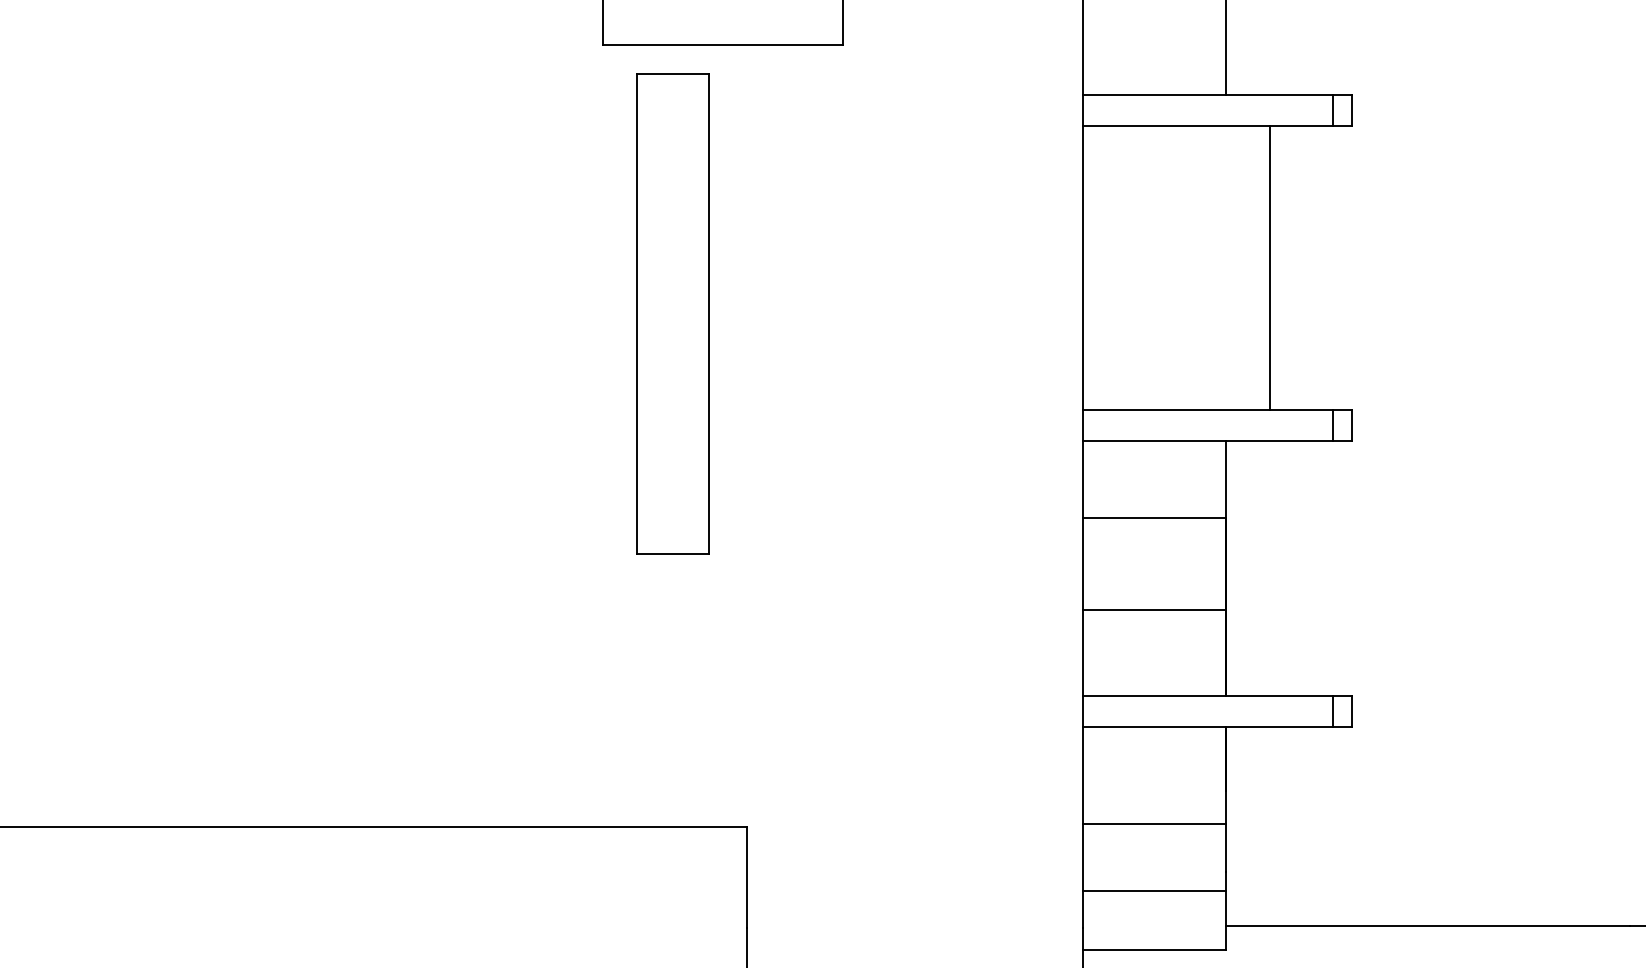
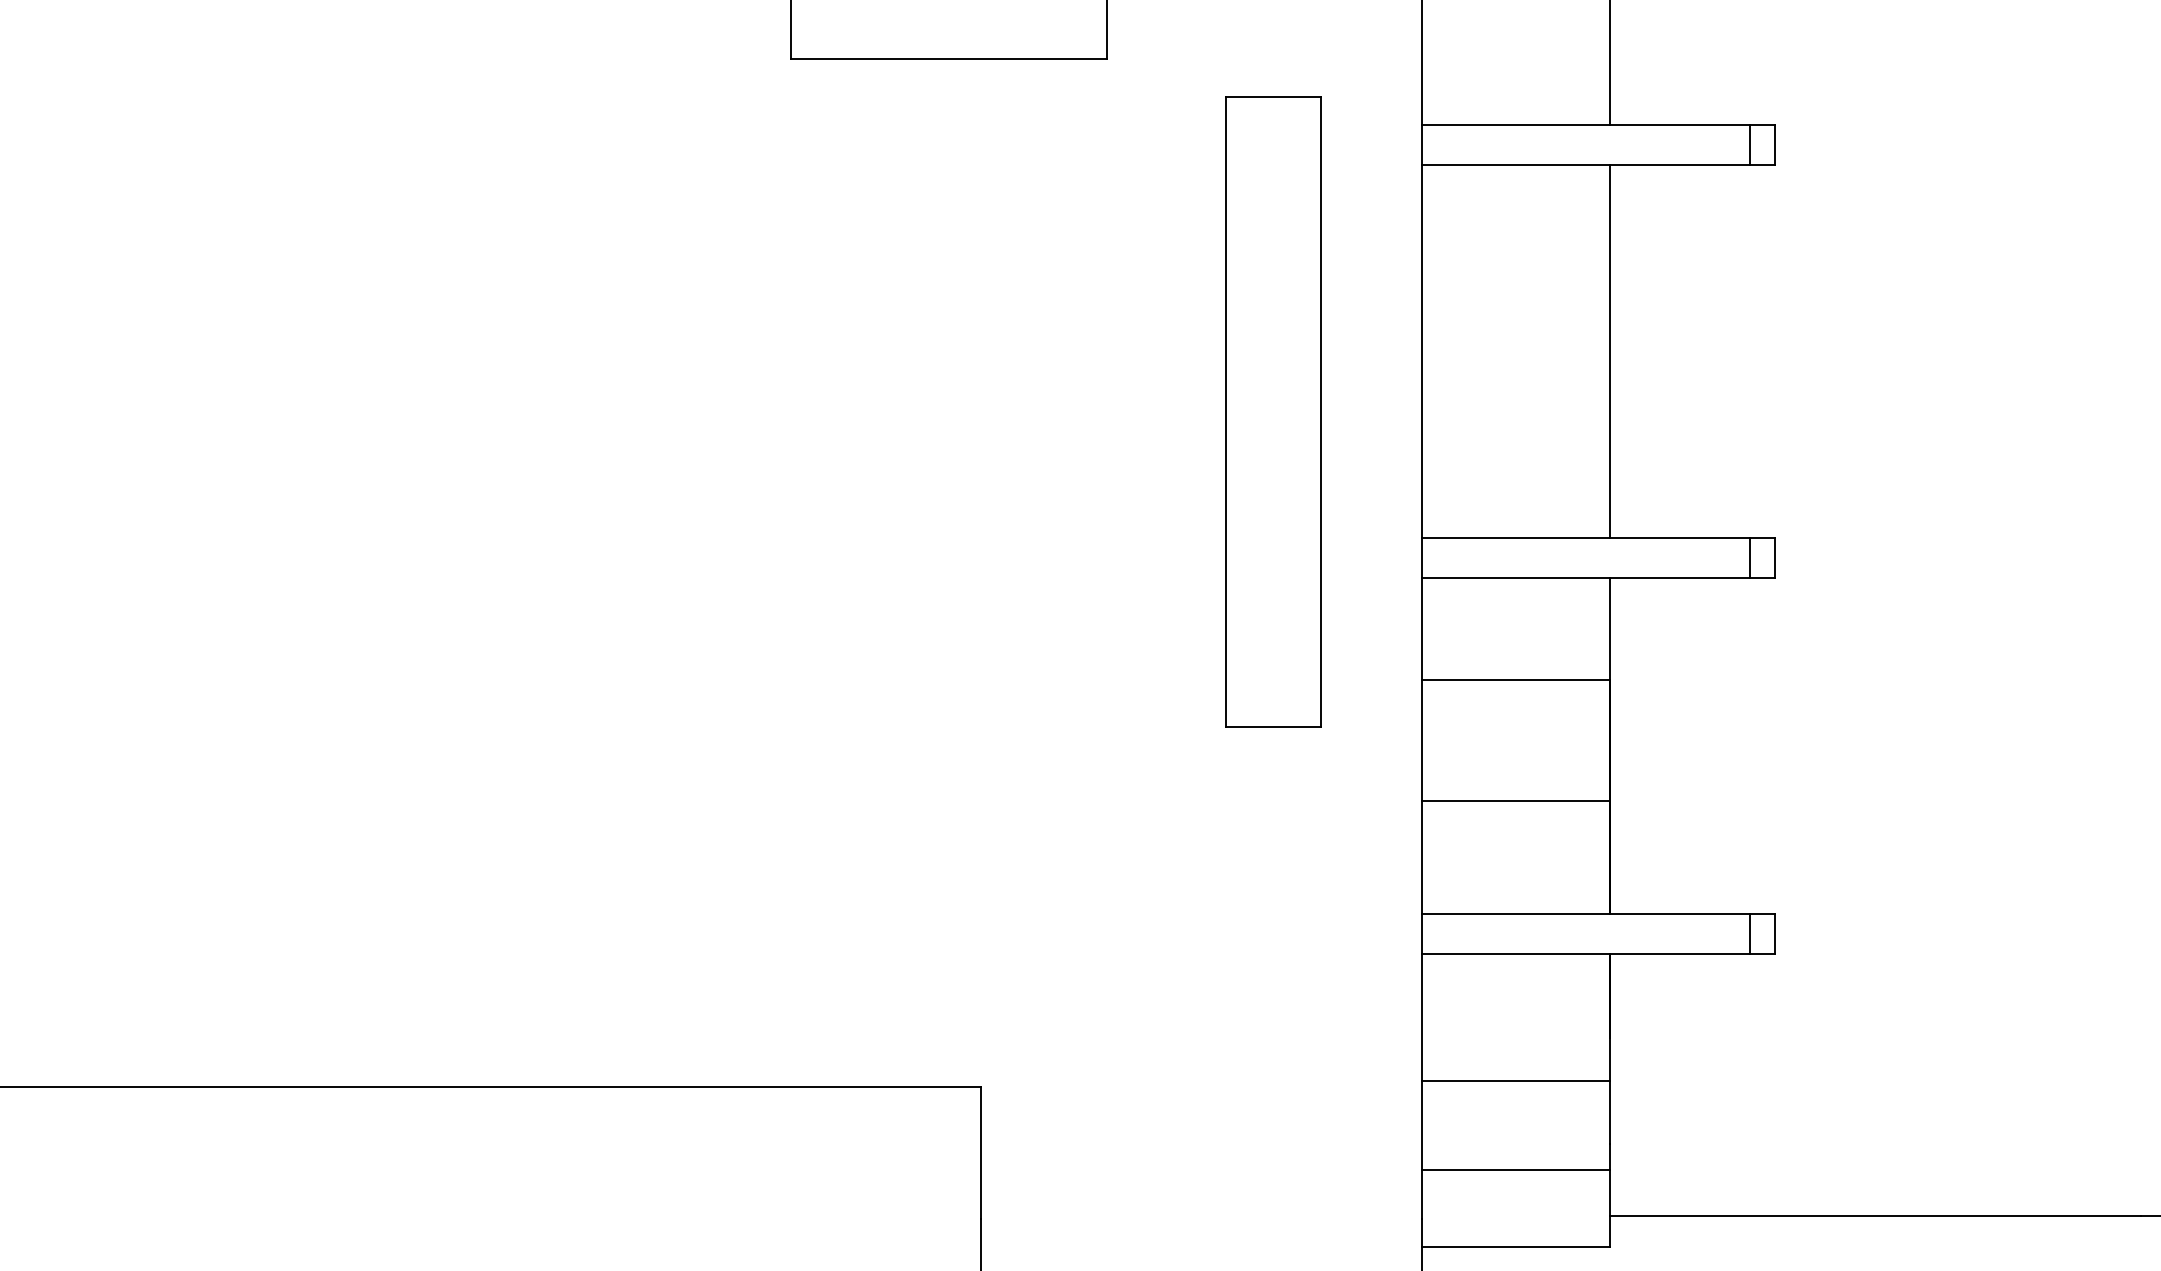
line: (1270, 267) -> (1609, 351), moved
part: (672, 313) -> (1273, 411), moved

